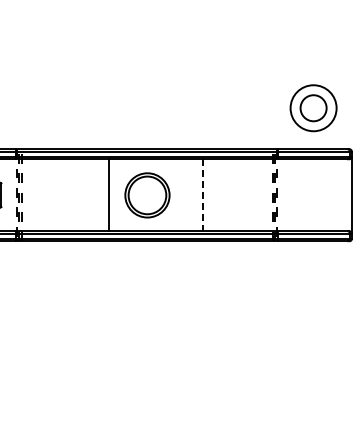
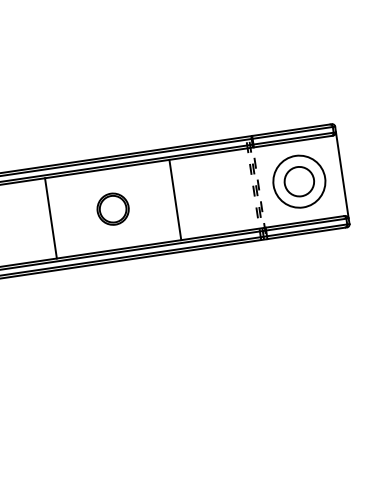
part: (313, 108) -> (299, 181), moved
part: (146, 194) -> (112, 208), size x0.62
line: (108, 195) -> (50, 218), moved
line: (202, 195) -> (175, 200), dashed -> solid

